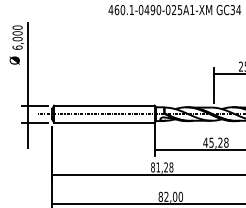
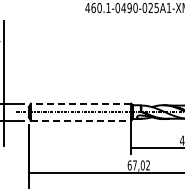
line: (103, 105) -> (80, 103), solid -> dashed
line: (104, 122) -> (81, 120), solid -> dashed
text: (162, 167) -> (139, 165), 81,28 -> 67,02

